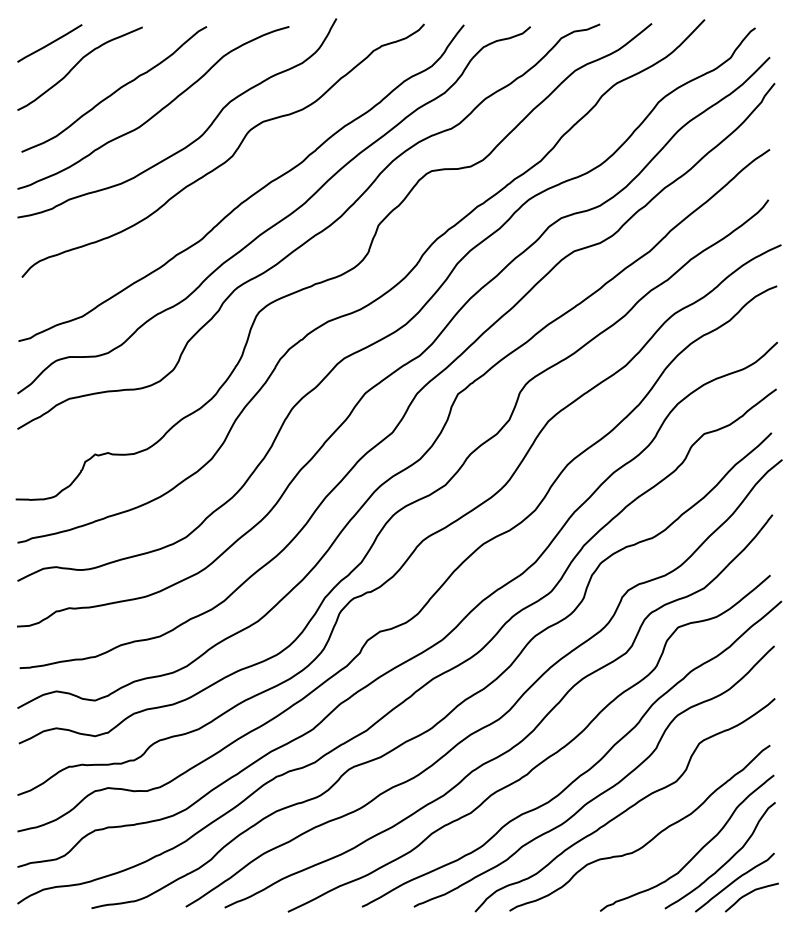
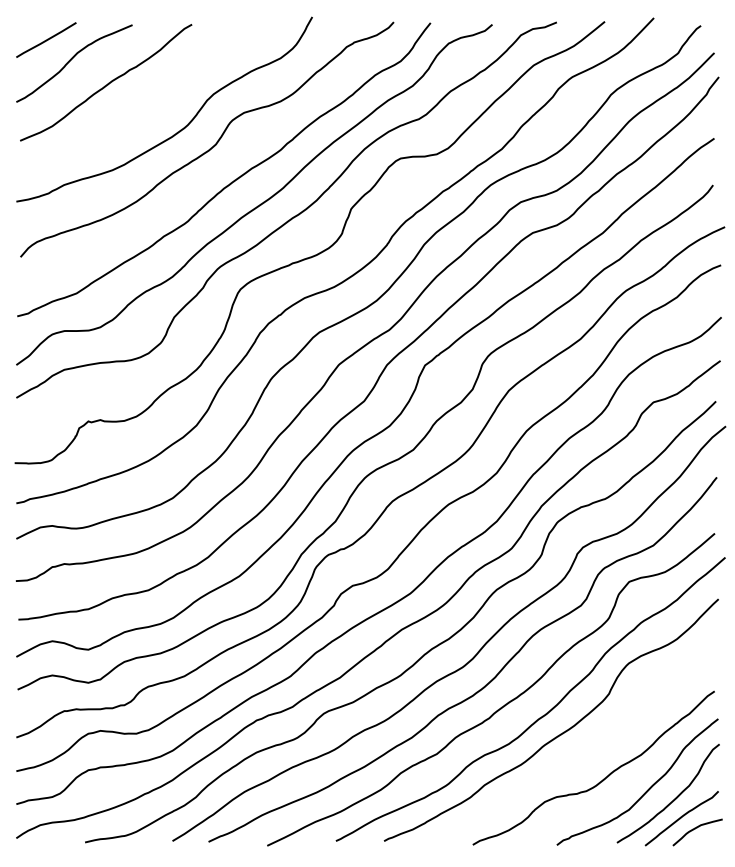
curve: (155, 112) -> (144, 104), removed
curve: (625, 809) -> (580, 750), removed

